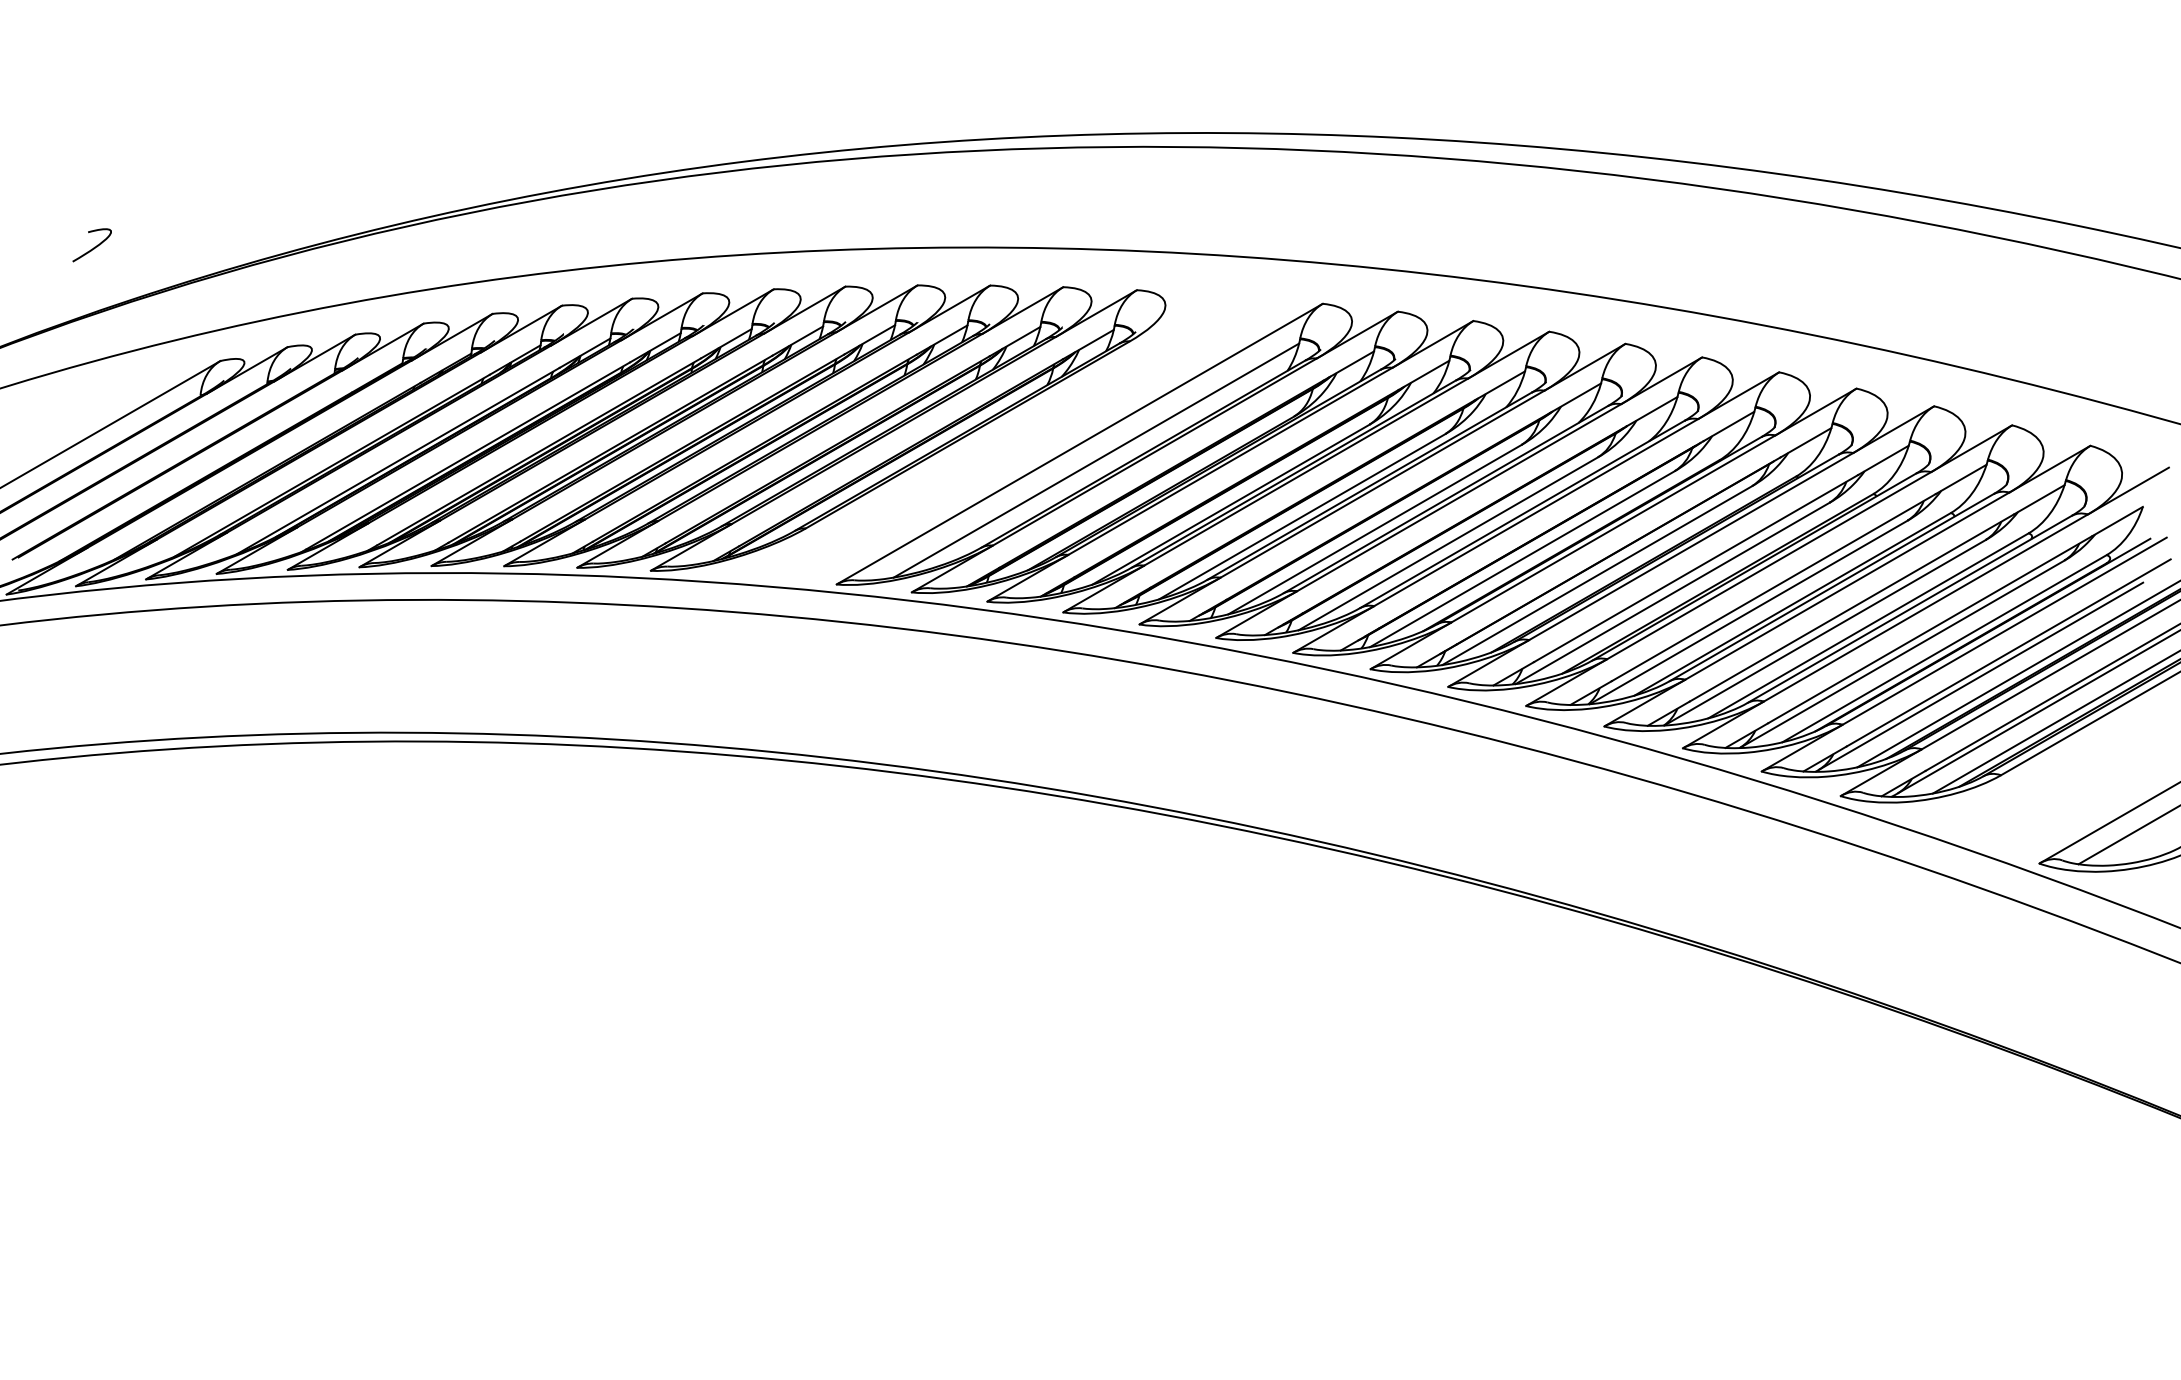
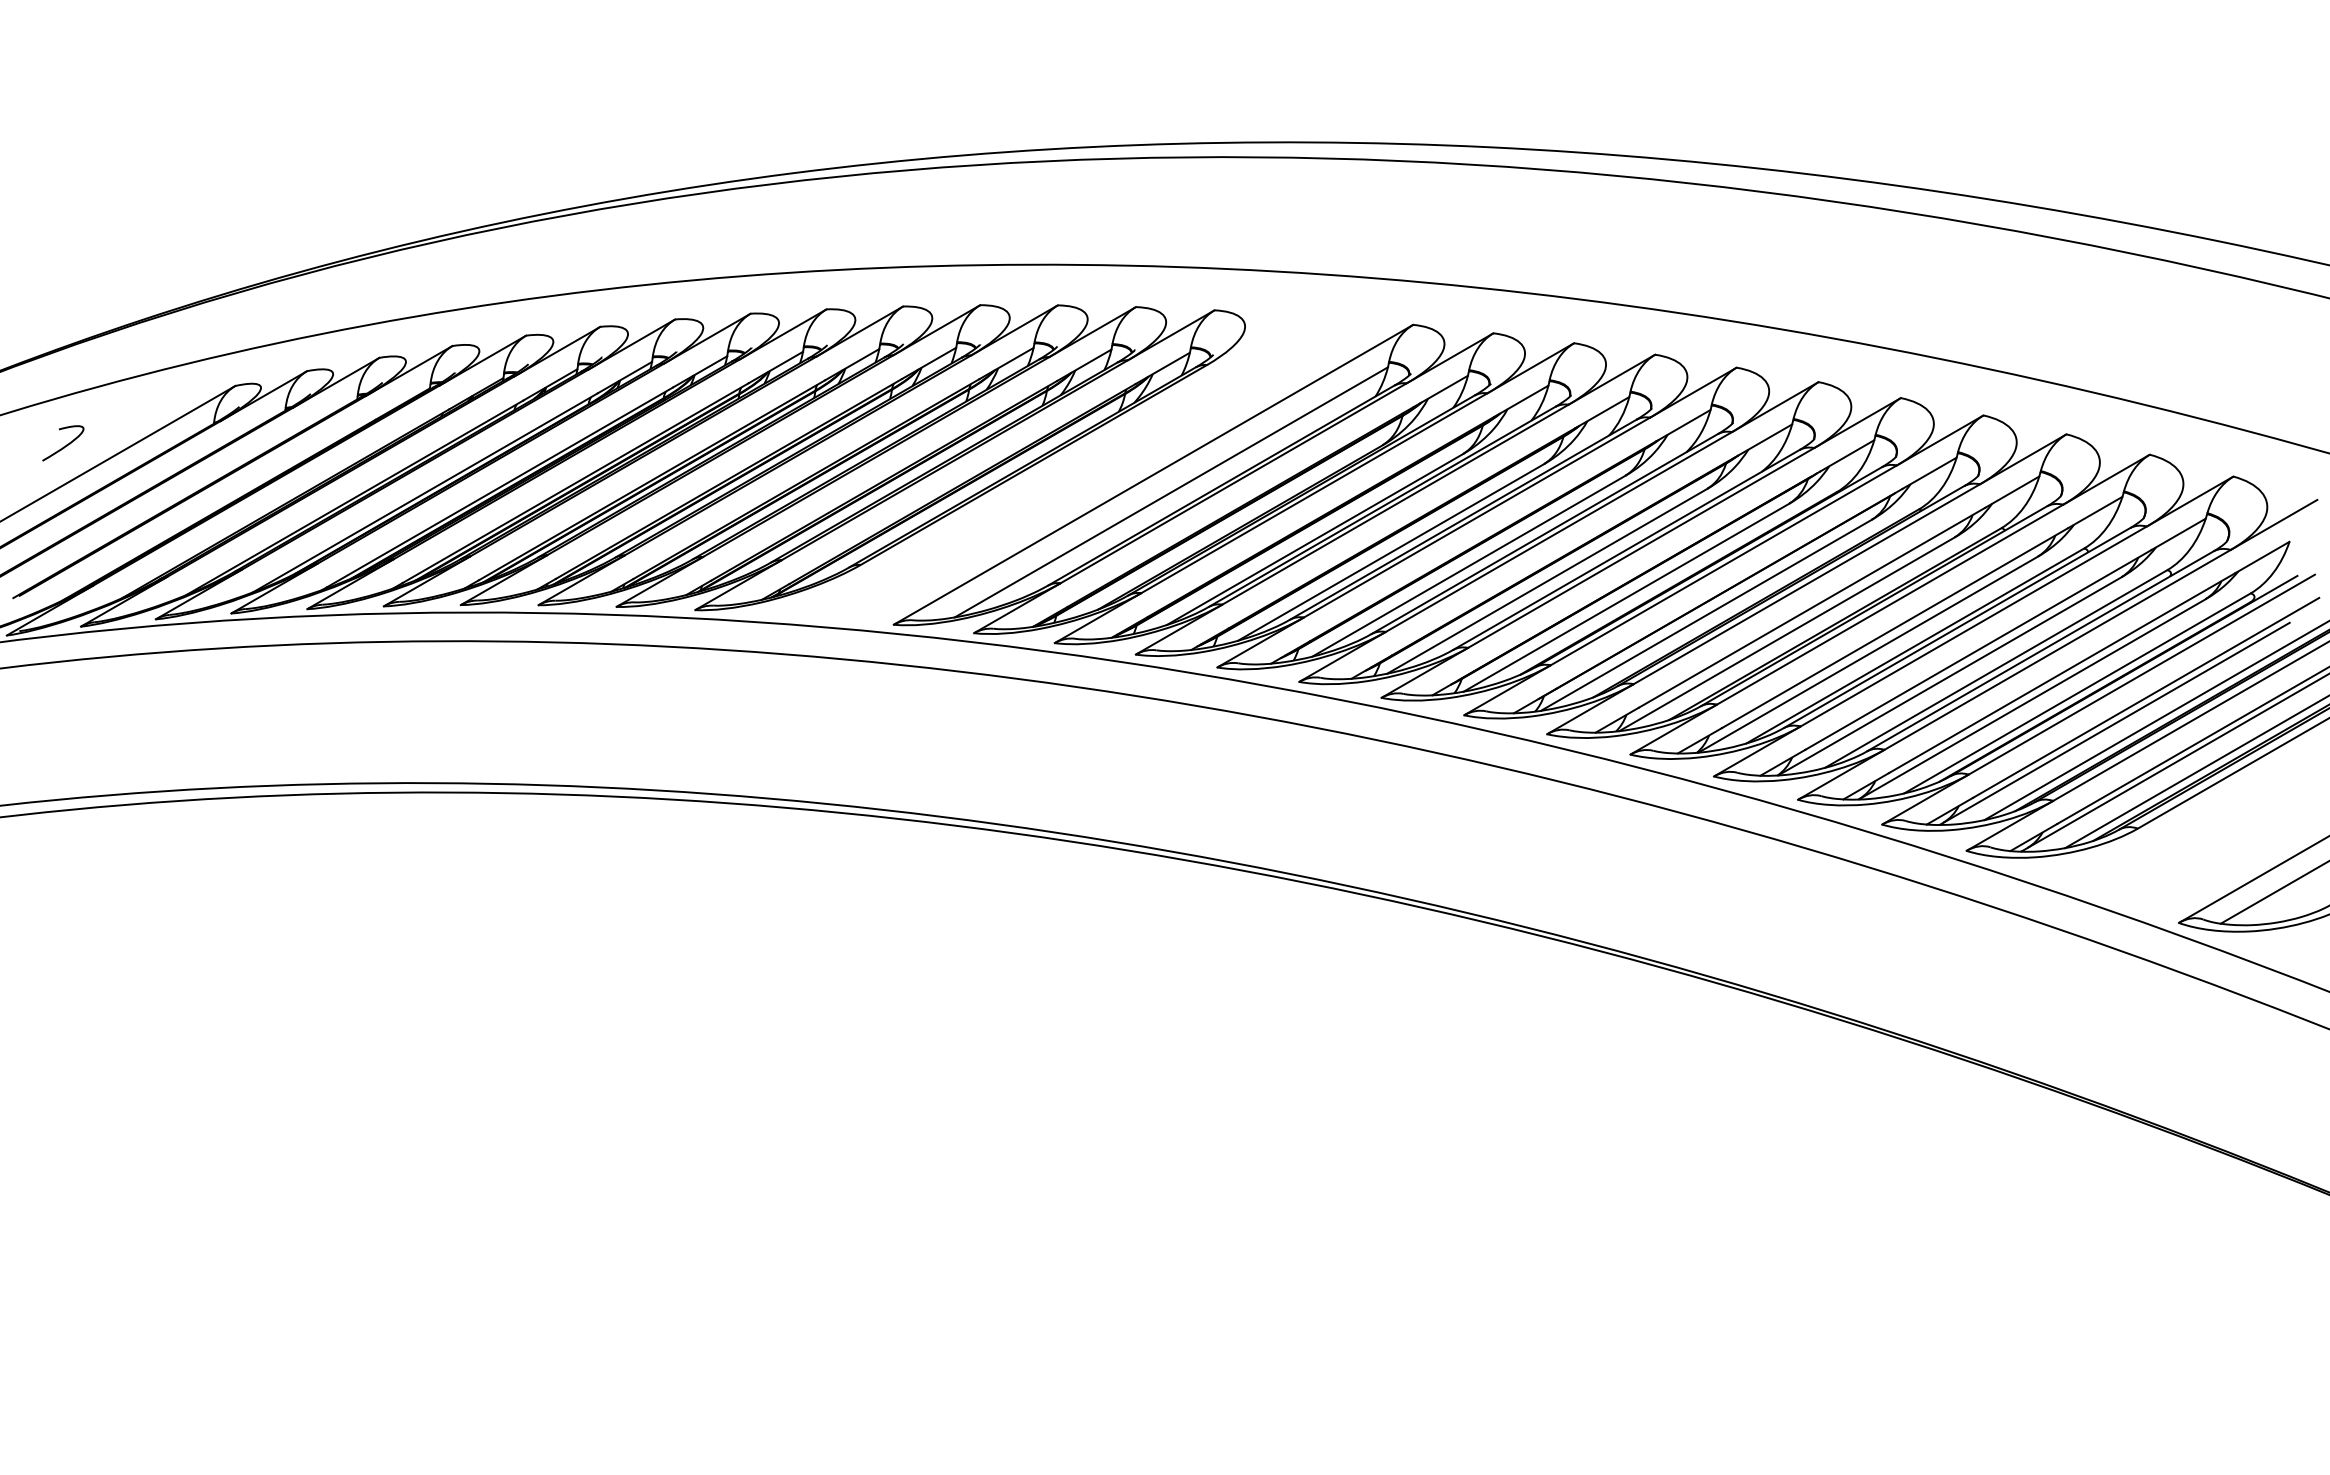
curve: (94, 247) -> (65, 445), moved

